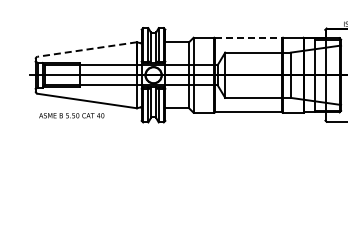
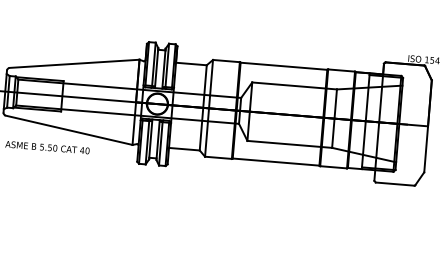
line: (248, 38) -> (283, 66), dashed -> solid
line: (86, 49) -> (73, 63), dashed -> solid

